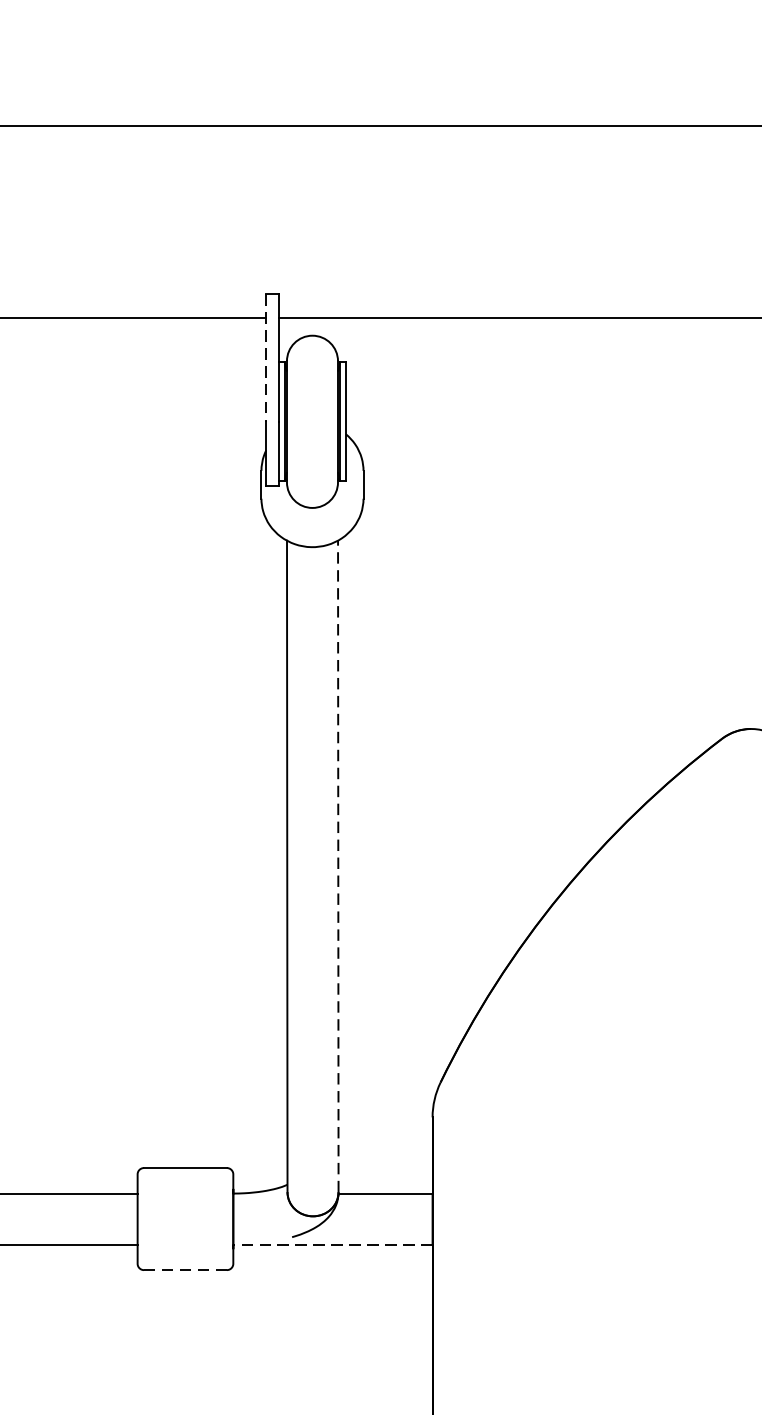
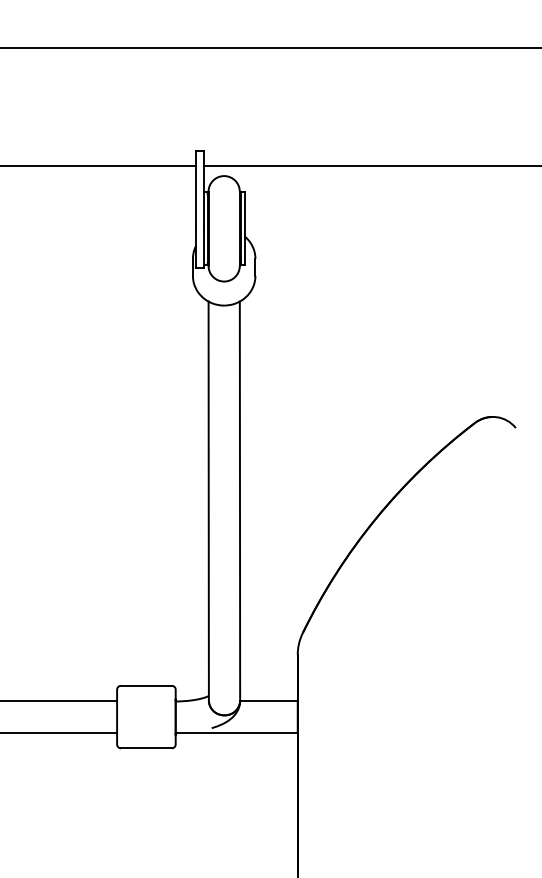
line: (265, 359) -> (195, 190), dashed -> solid
line: (339, 867) -> (240, 501), dashed -> solid
line: (332, 1244) -> (236, 732), dashed -> solid
line: (185, 1270) -> (146, 748), dashed -> solid

